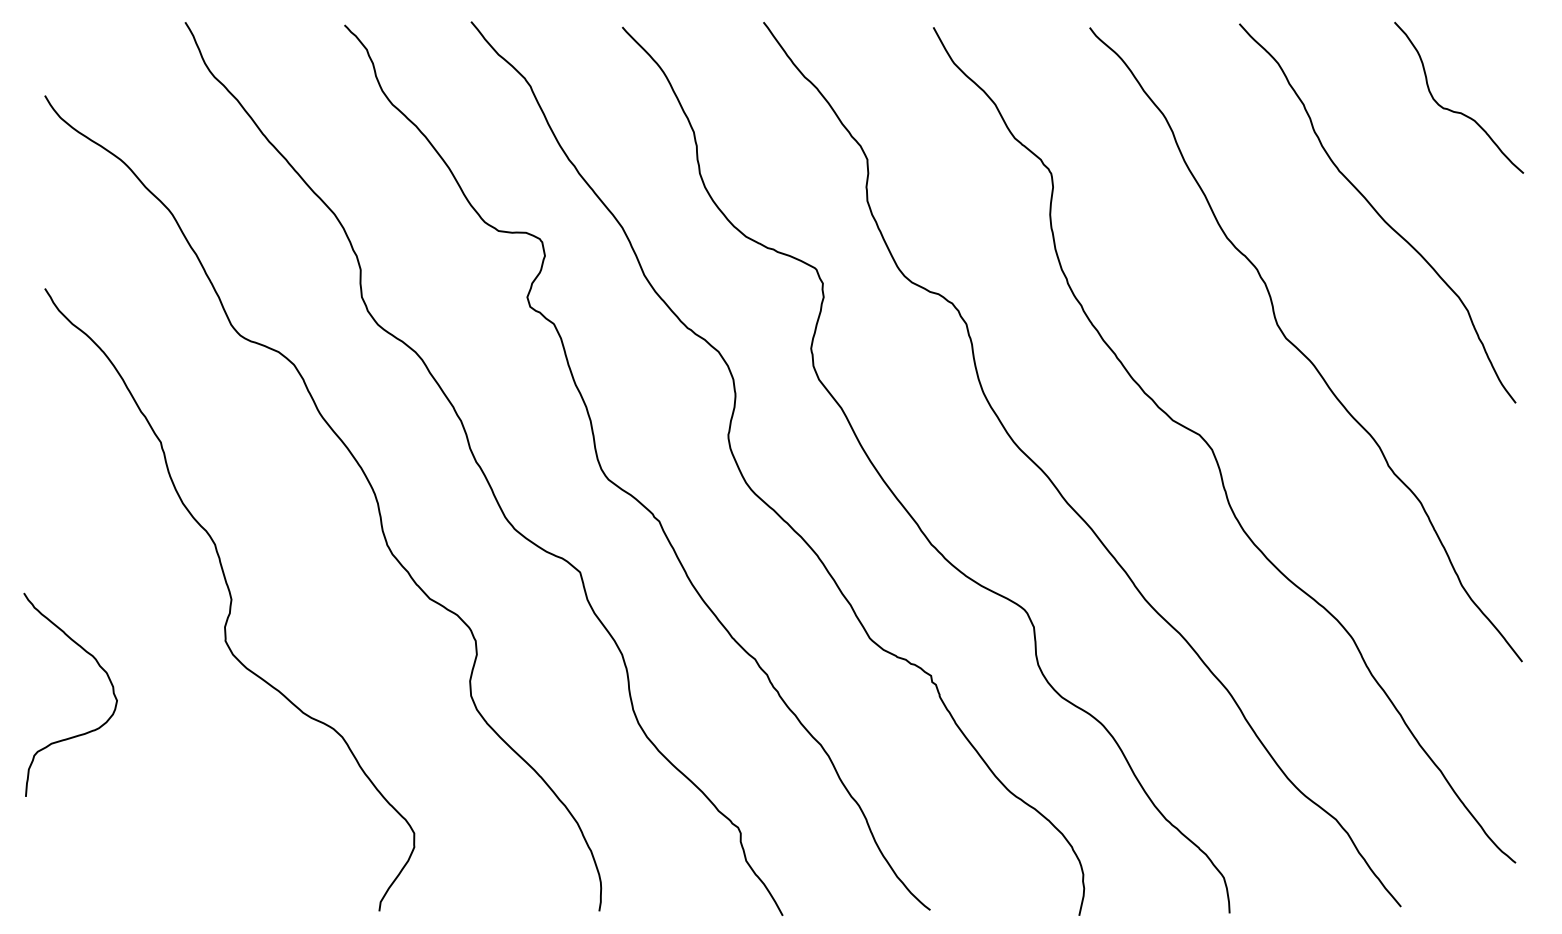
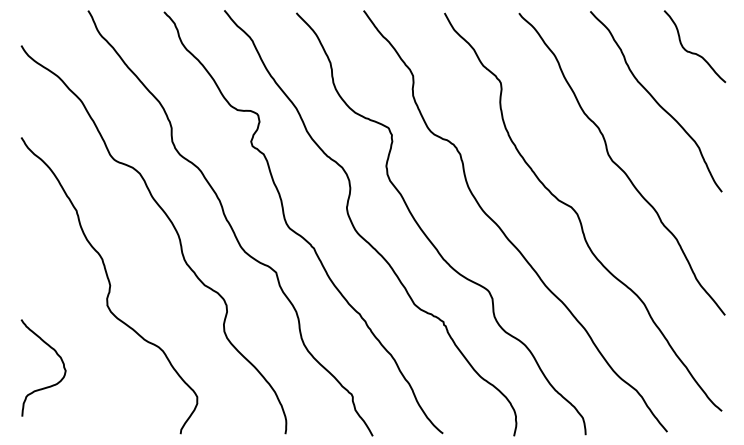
curve: (97, 666) -> (56, 354), moved

